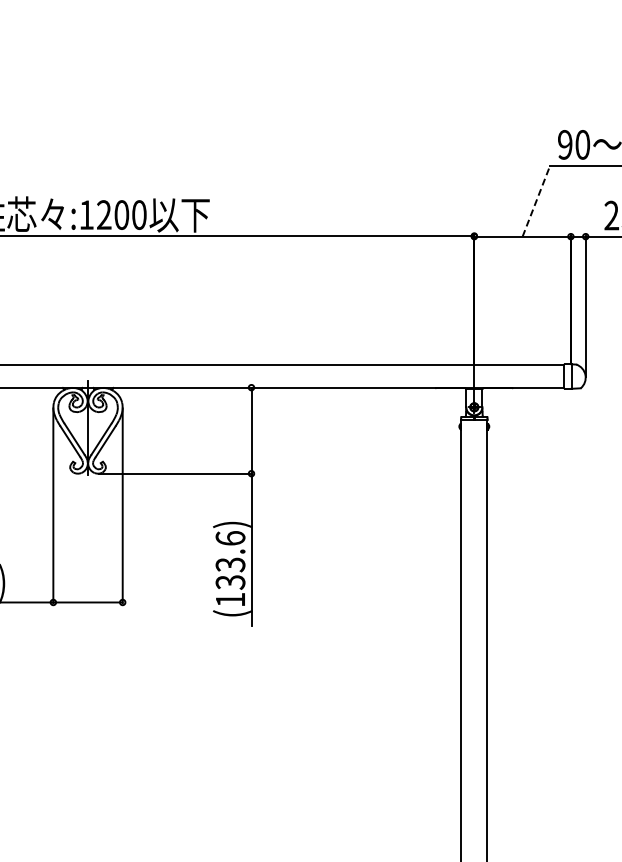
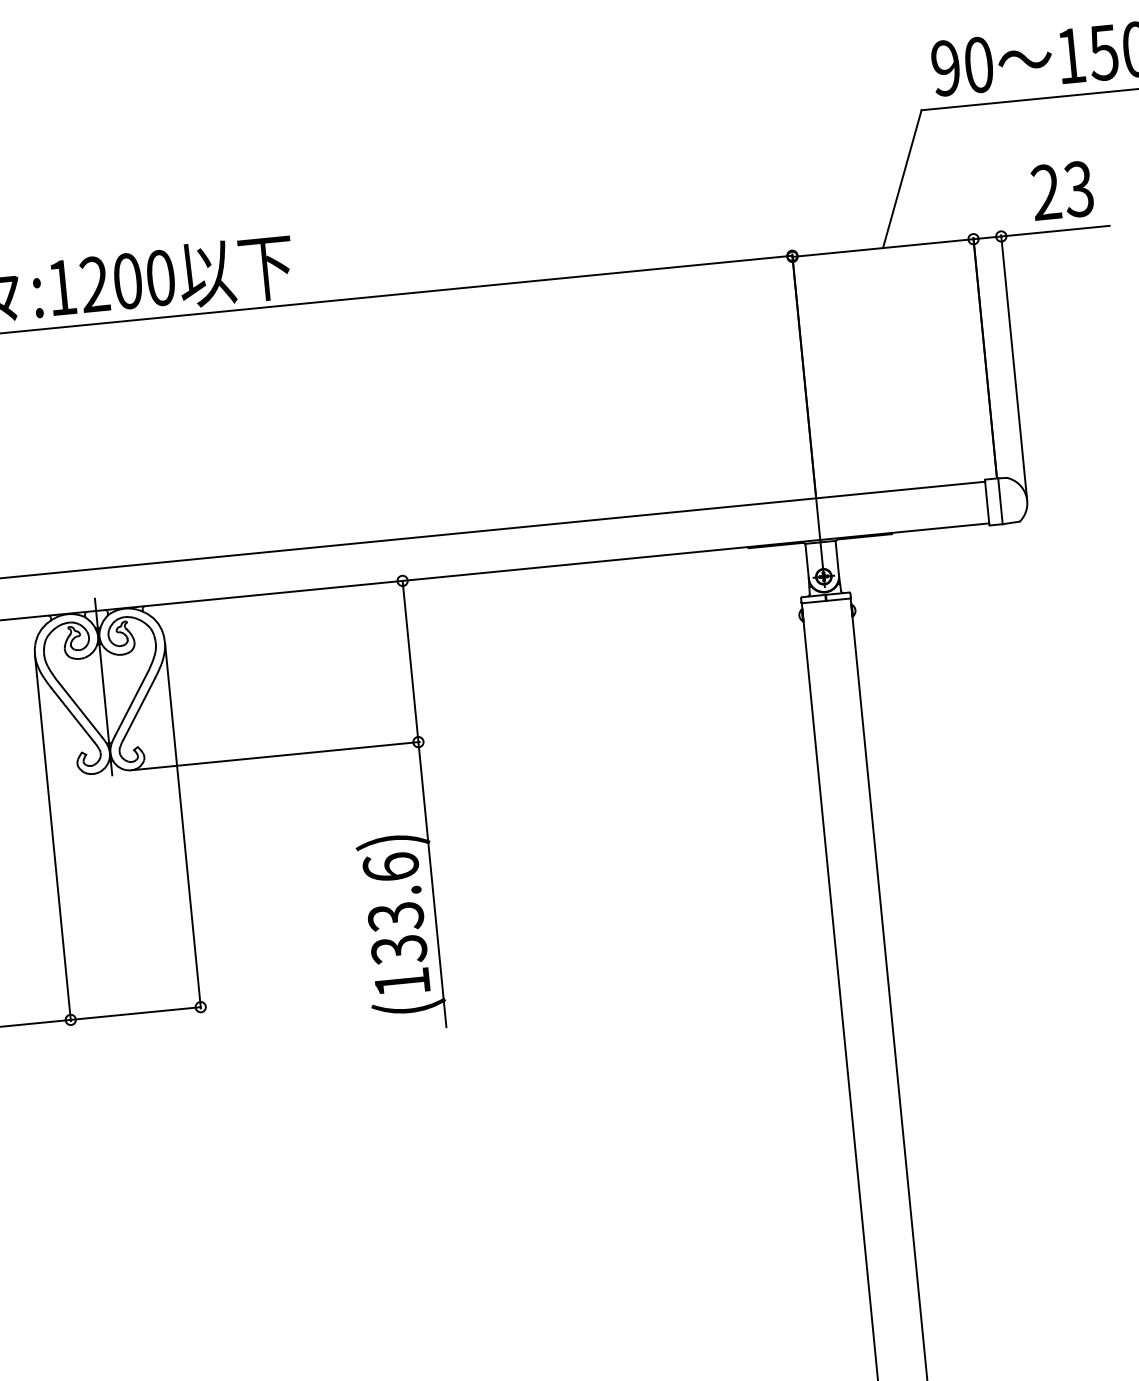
line: (536, 201) -> (902, 179), dashed -> solid

